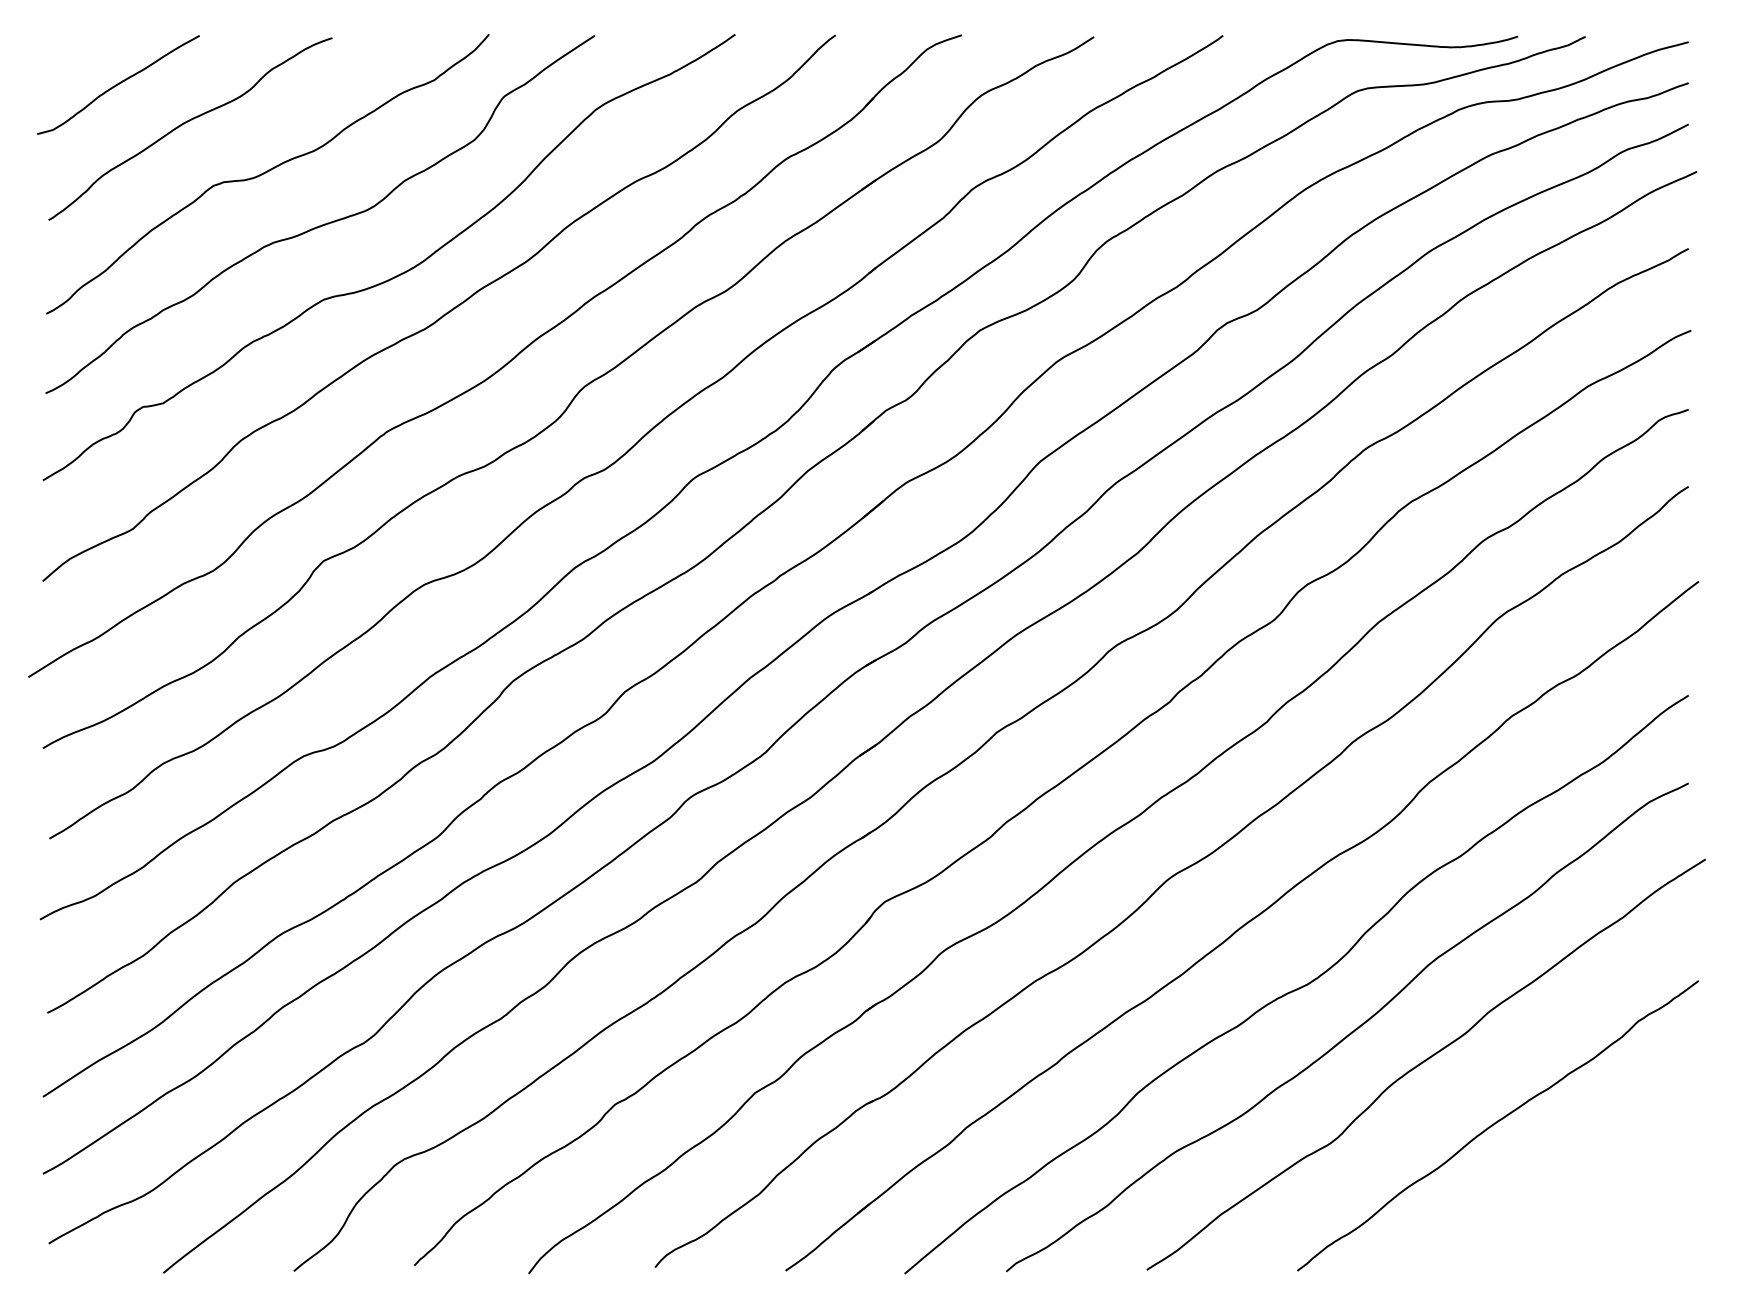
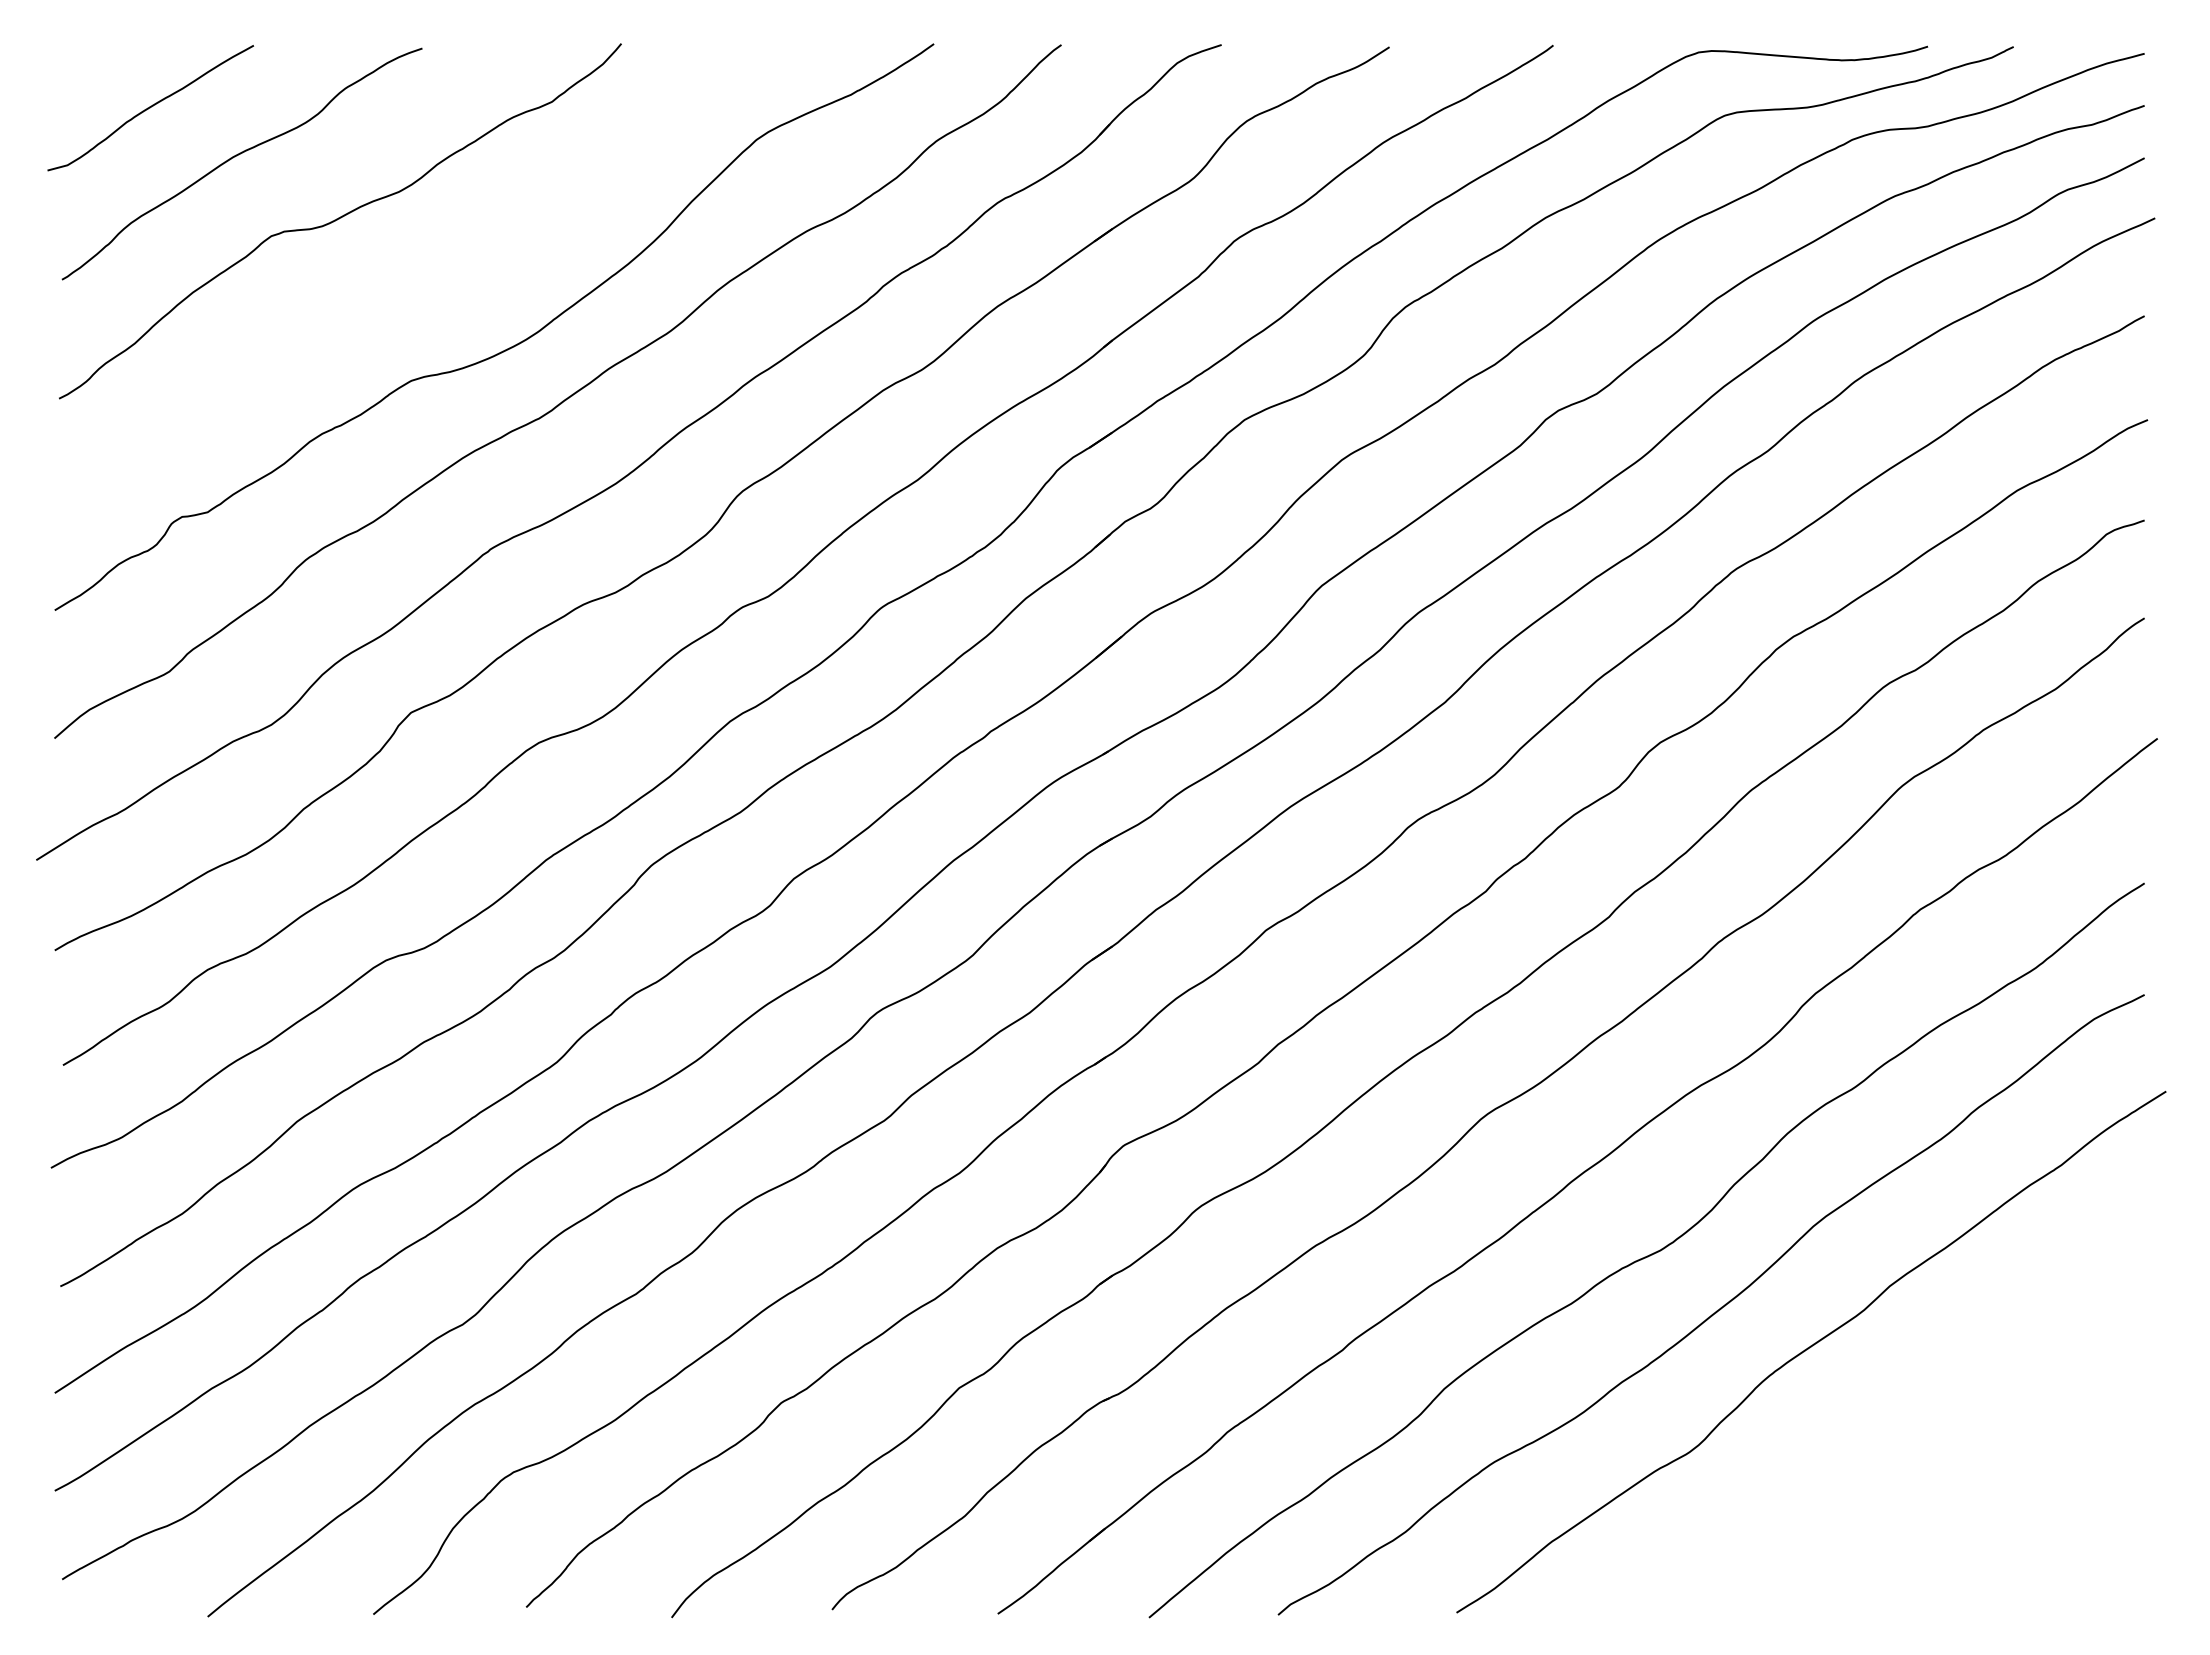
curve: (323, 223) -> (411, 284), removed
curve: (1497, 1123) -> (1901, 1426), removed

